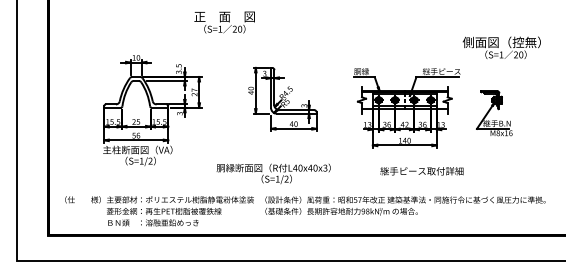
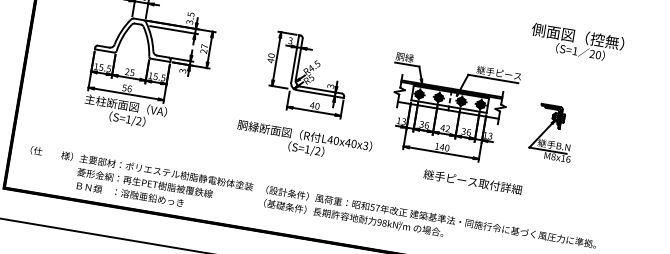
text: (501, 47) -> (576, 42), moved
text: (421, 171) -> (472, 182), moved
text: (273, 173) -> (303, 141), moved

